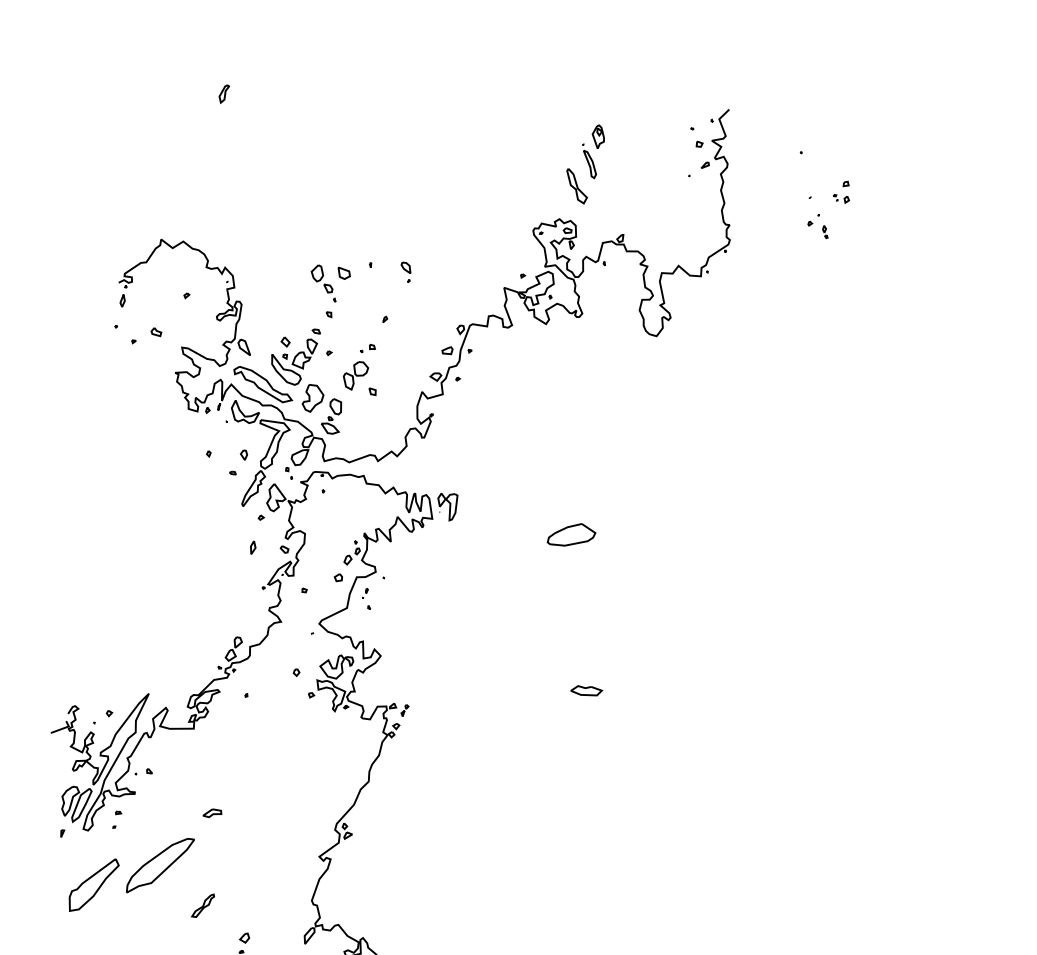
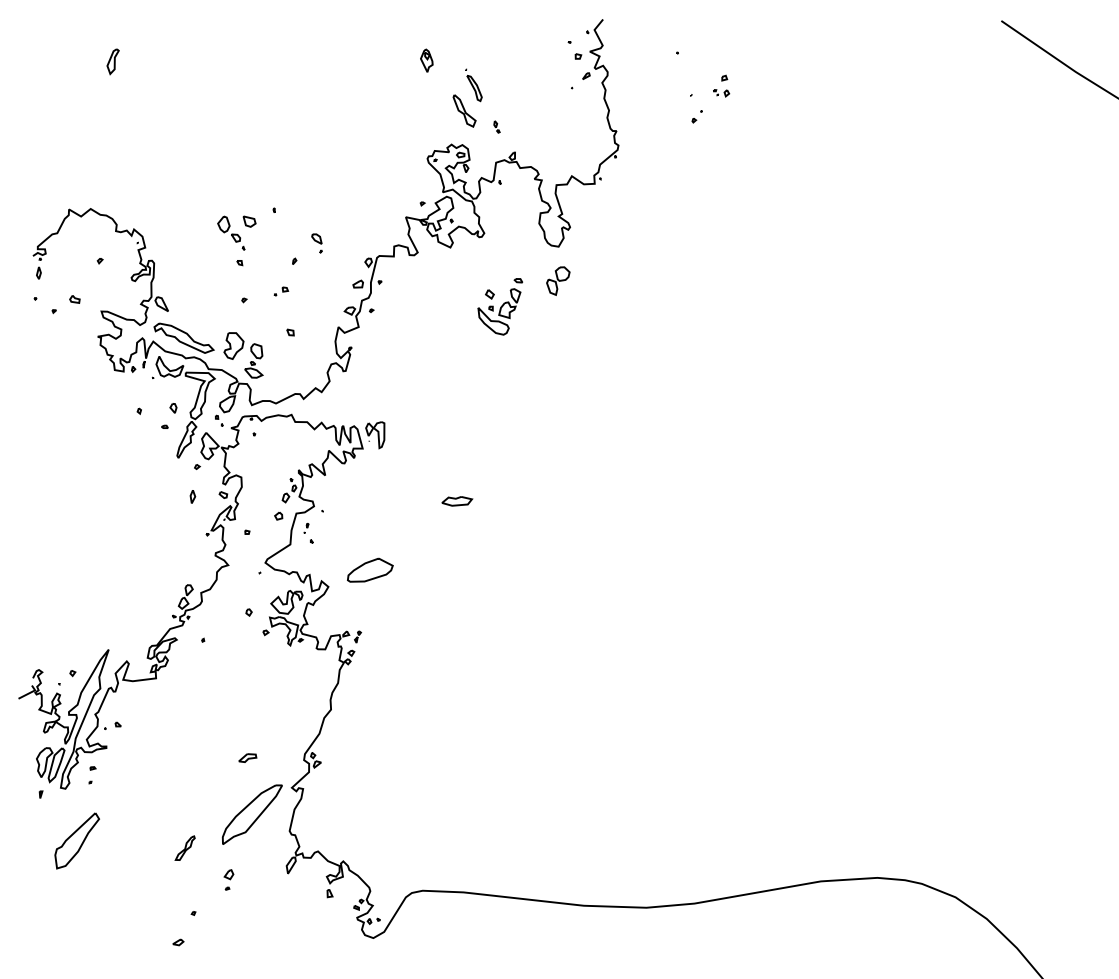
part: (224, 93) -> (113, 61), size x1.4
part: (598, 136) -> (426, 60), moved
part: (825, 231) -> (496, 126), moved
part: (405, 272) -> (316, 243), moved
part: (294, 355) -> (500, 306), moved
part: (355, 375) -> (558, 280), moved
part: (572, 534) -> (370, 569), moved
part: (586, 691) -> (457, 501), moved
part: (212, 812) -> (247, 757), moved
part: (159, 865) -> (251, 814), moved

